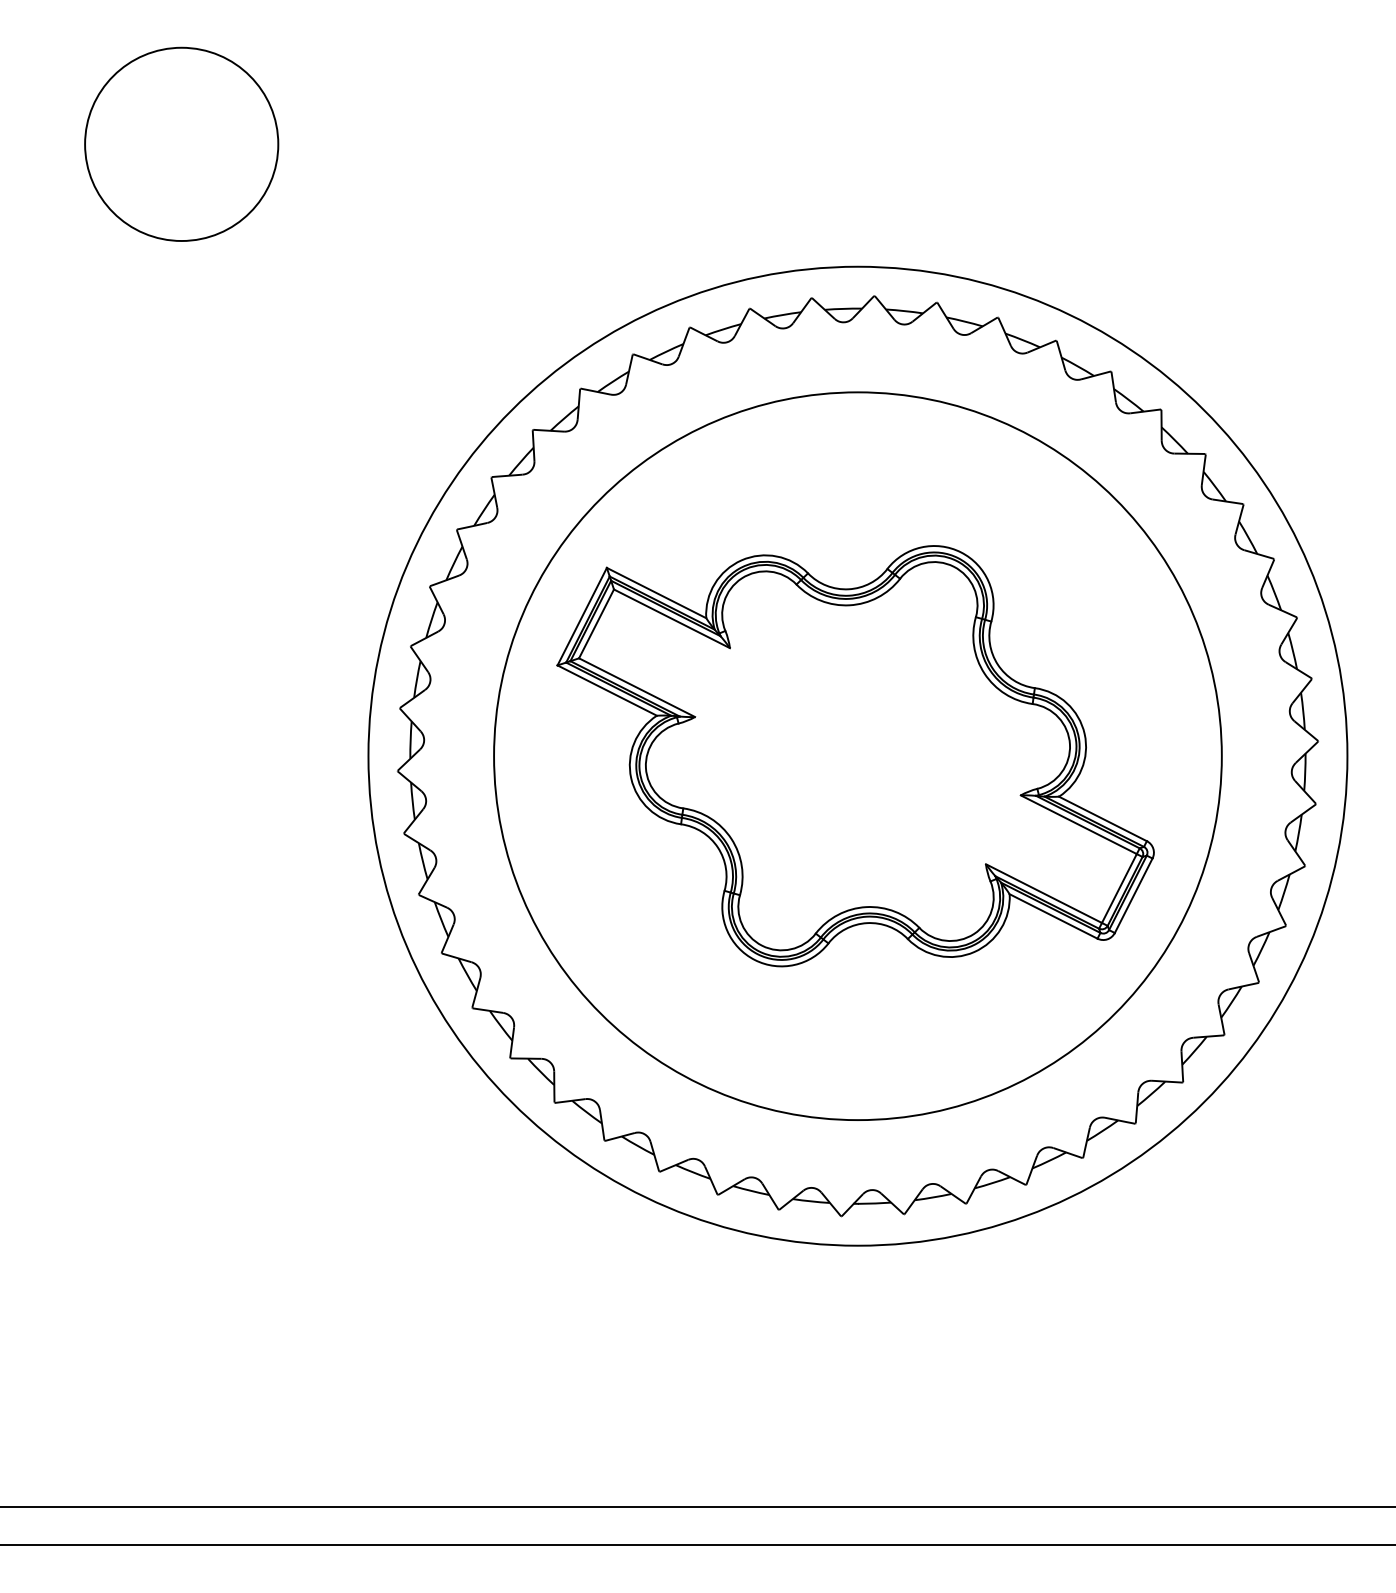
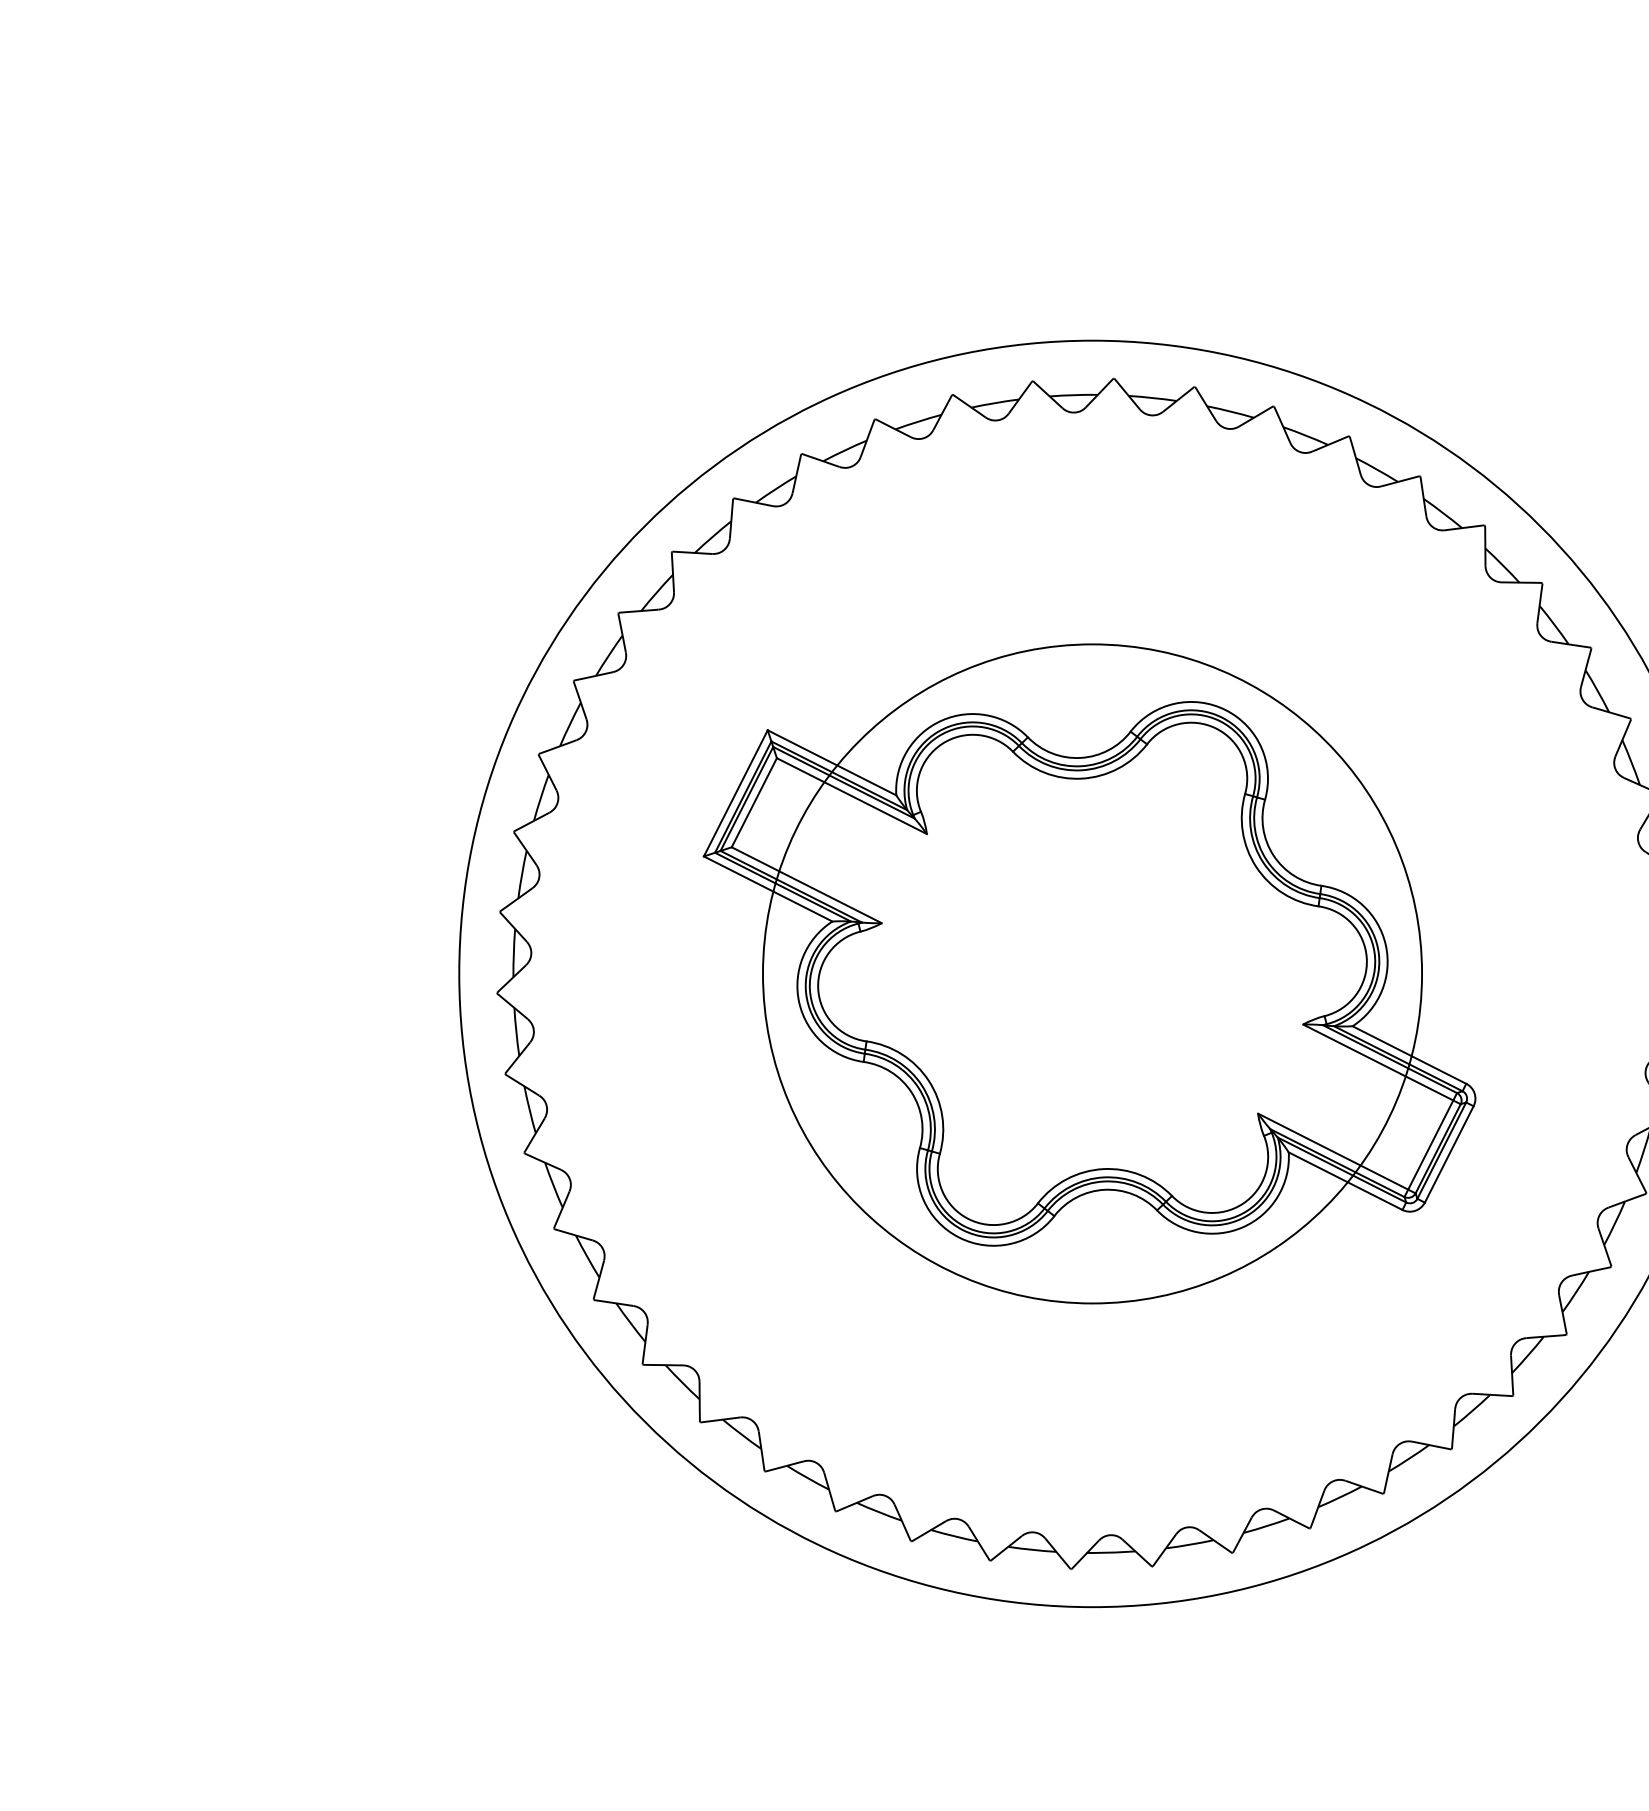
circle: (181, 143) -> (217, 181), removed
circle: (857, 756) -> (1091, 974), size x0.7

